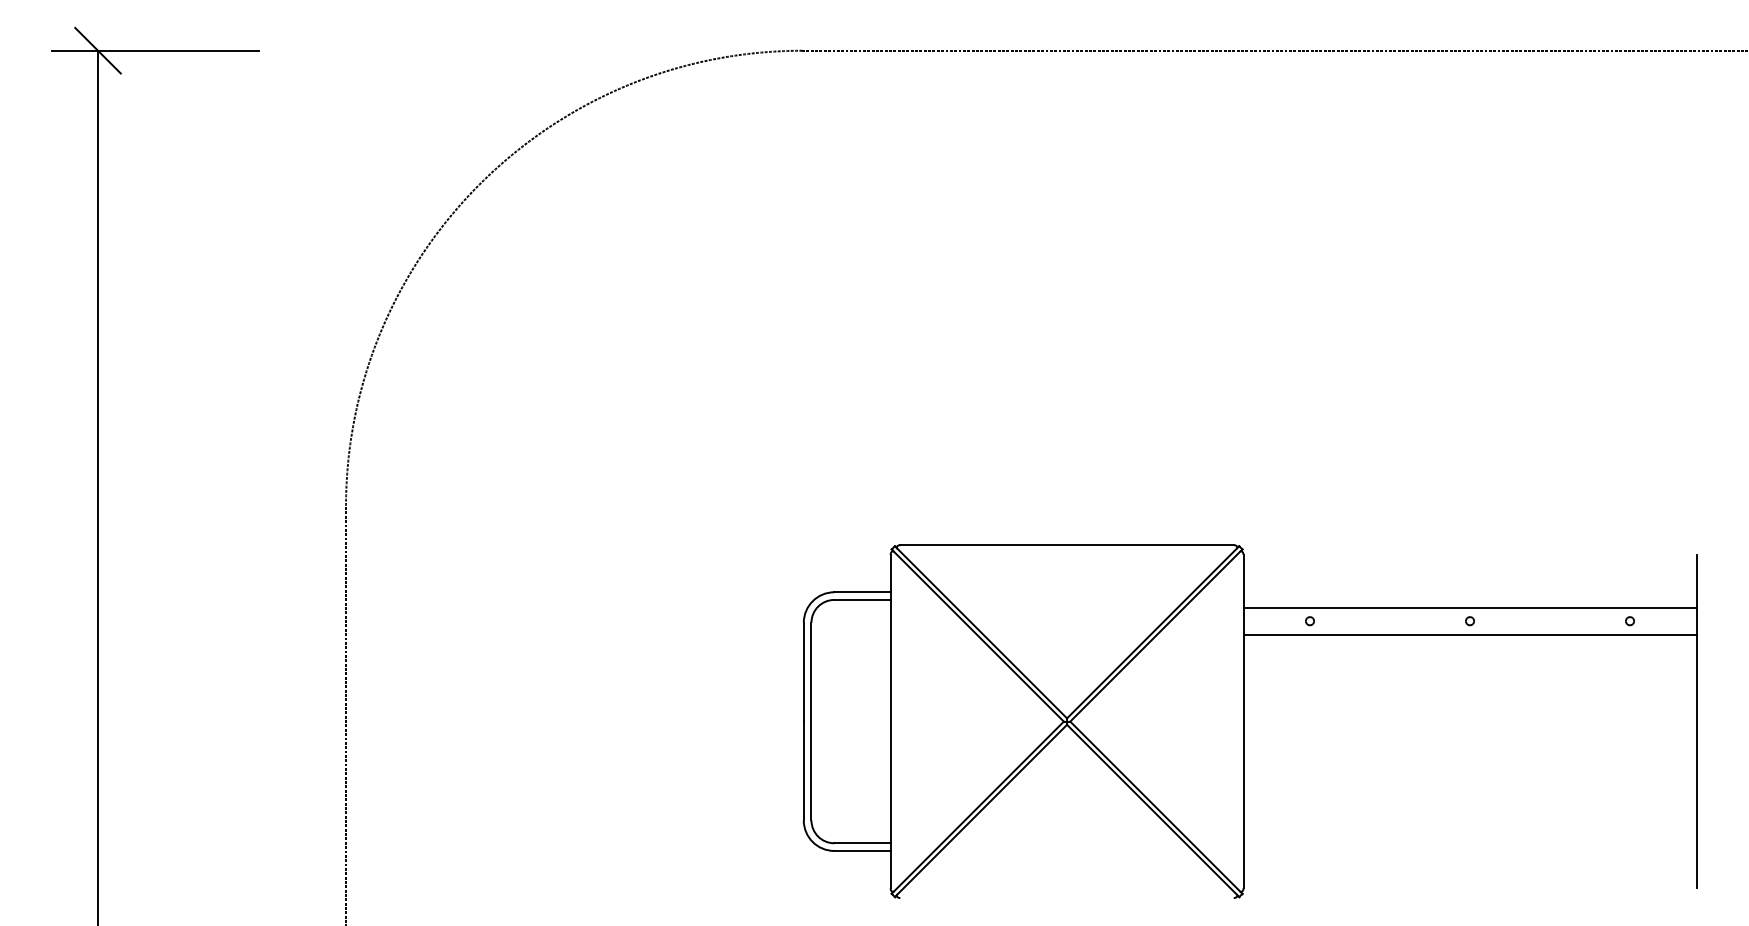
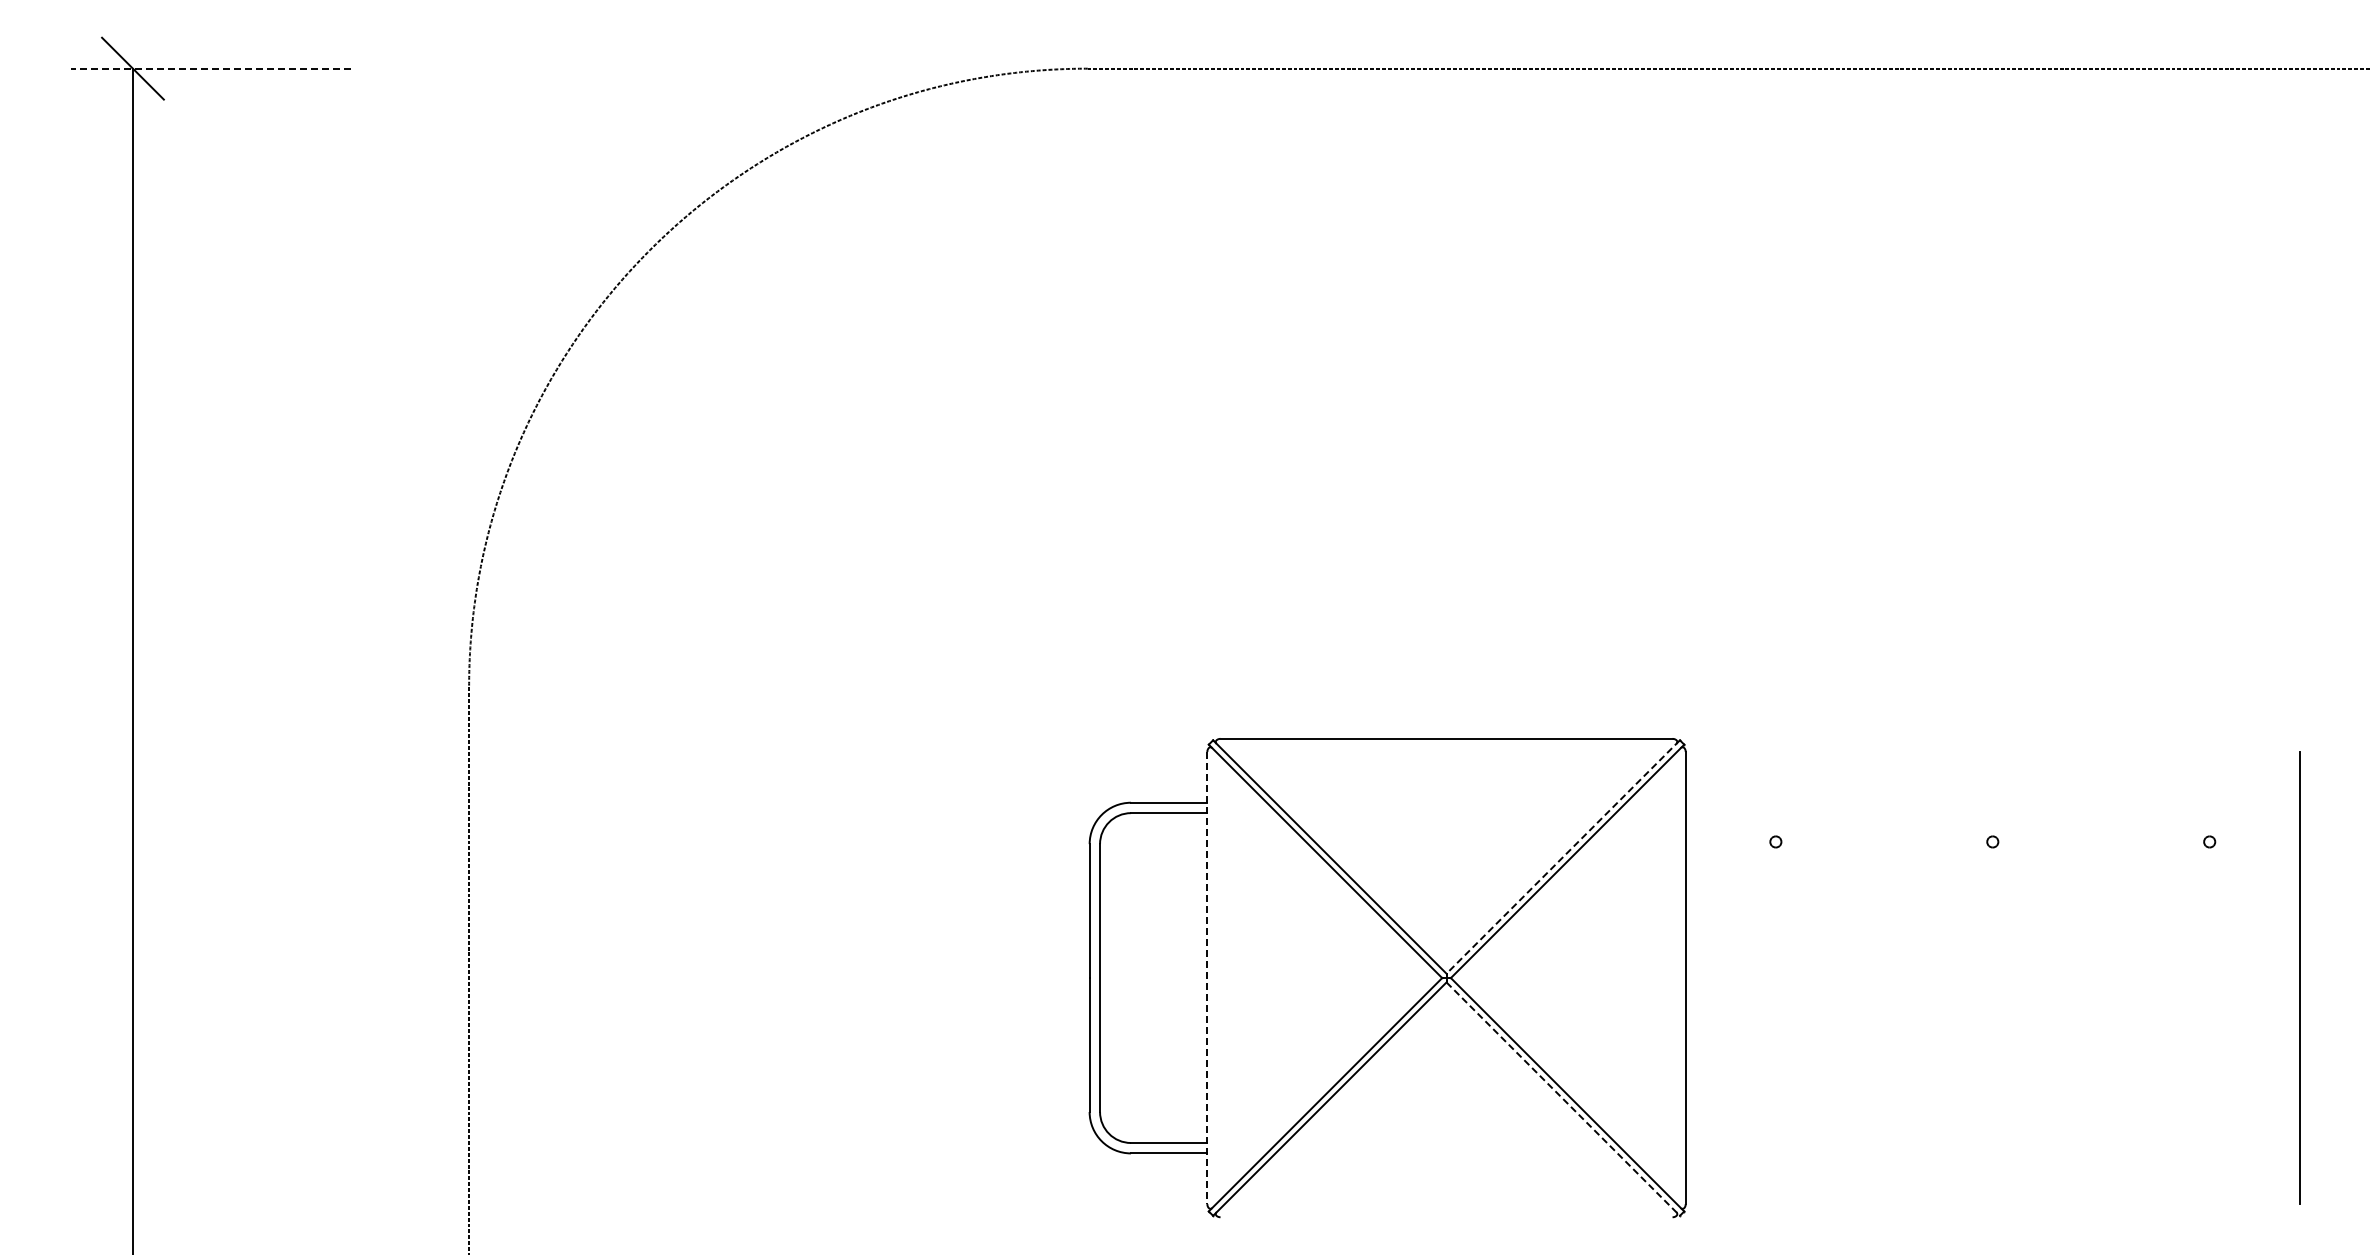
line: (155, 50) -> (211, 68), solid -> dashed
line: (1469, 607) -> (1992, 823), removed
line: (1153, 632) -> (1563, 857), solid -> dashed
line: (1469, 634) -> (1992, 860), removed
line: (890, 721) -> (1207, 978), solid -> dashed
line: (1153, 811) -> (1563, 1099), solid -> dashed

